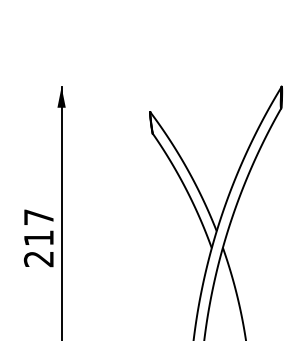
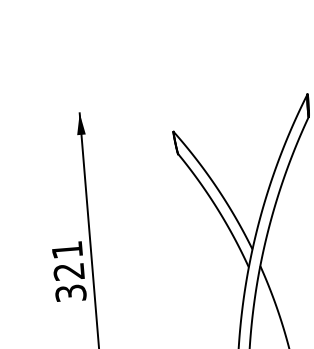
text: (38, 238) -> (68, 272), 217 -> 321

